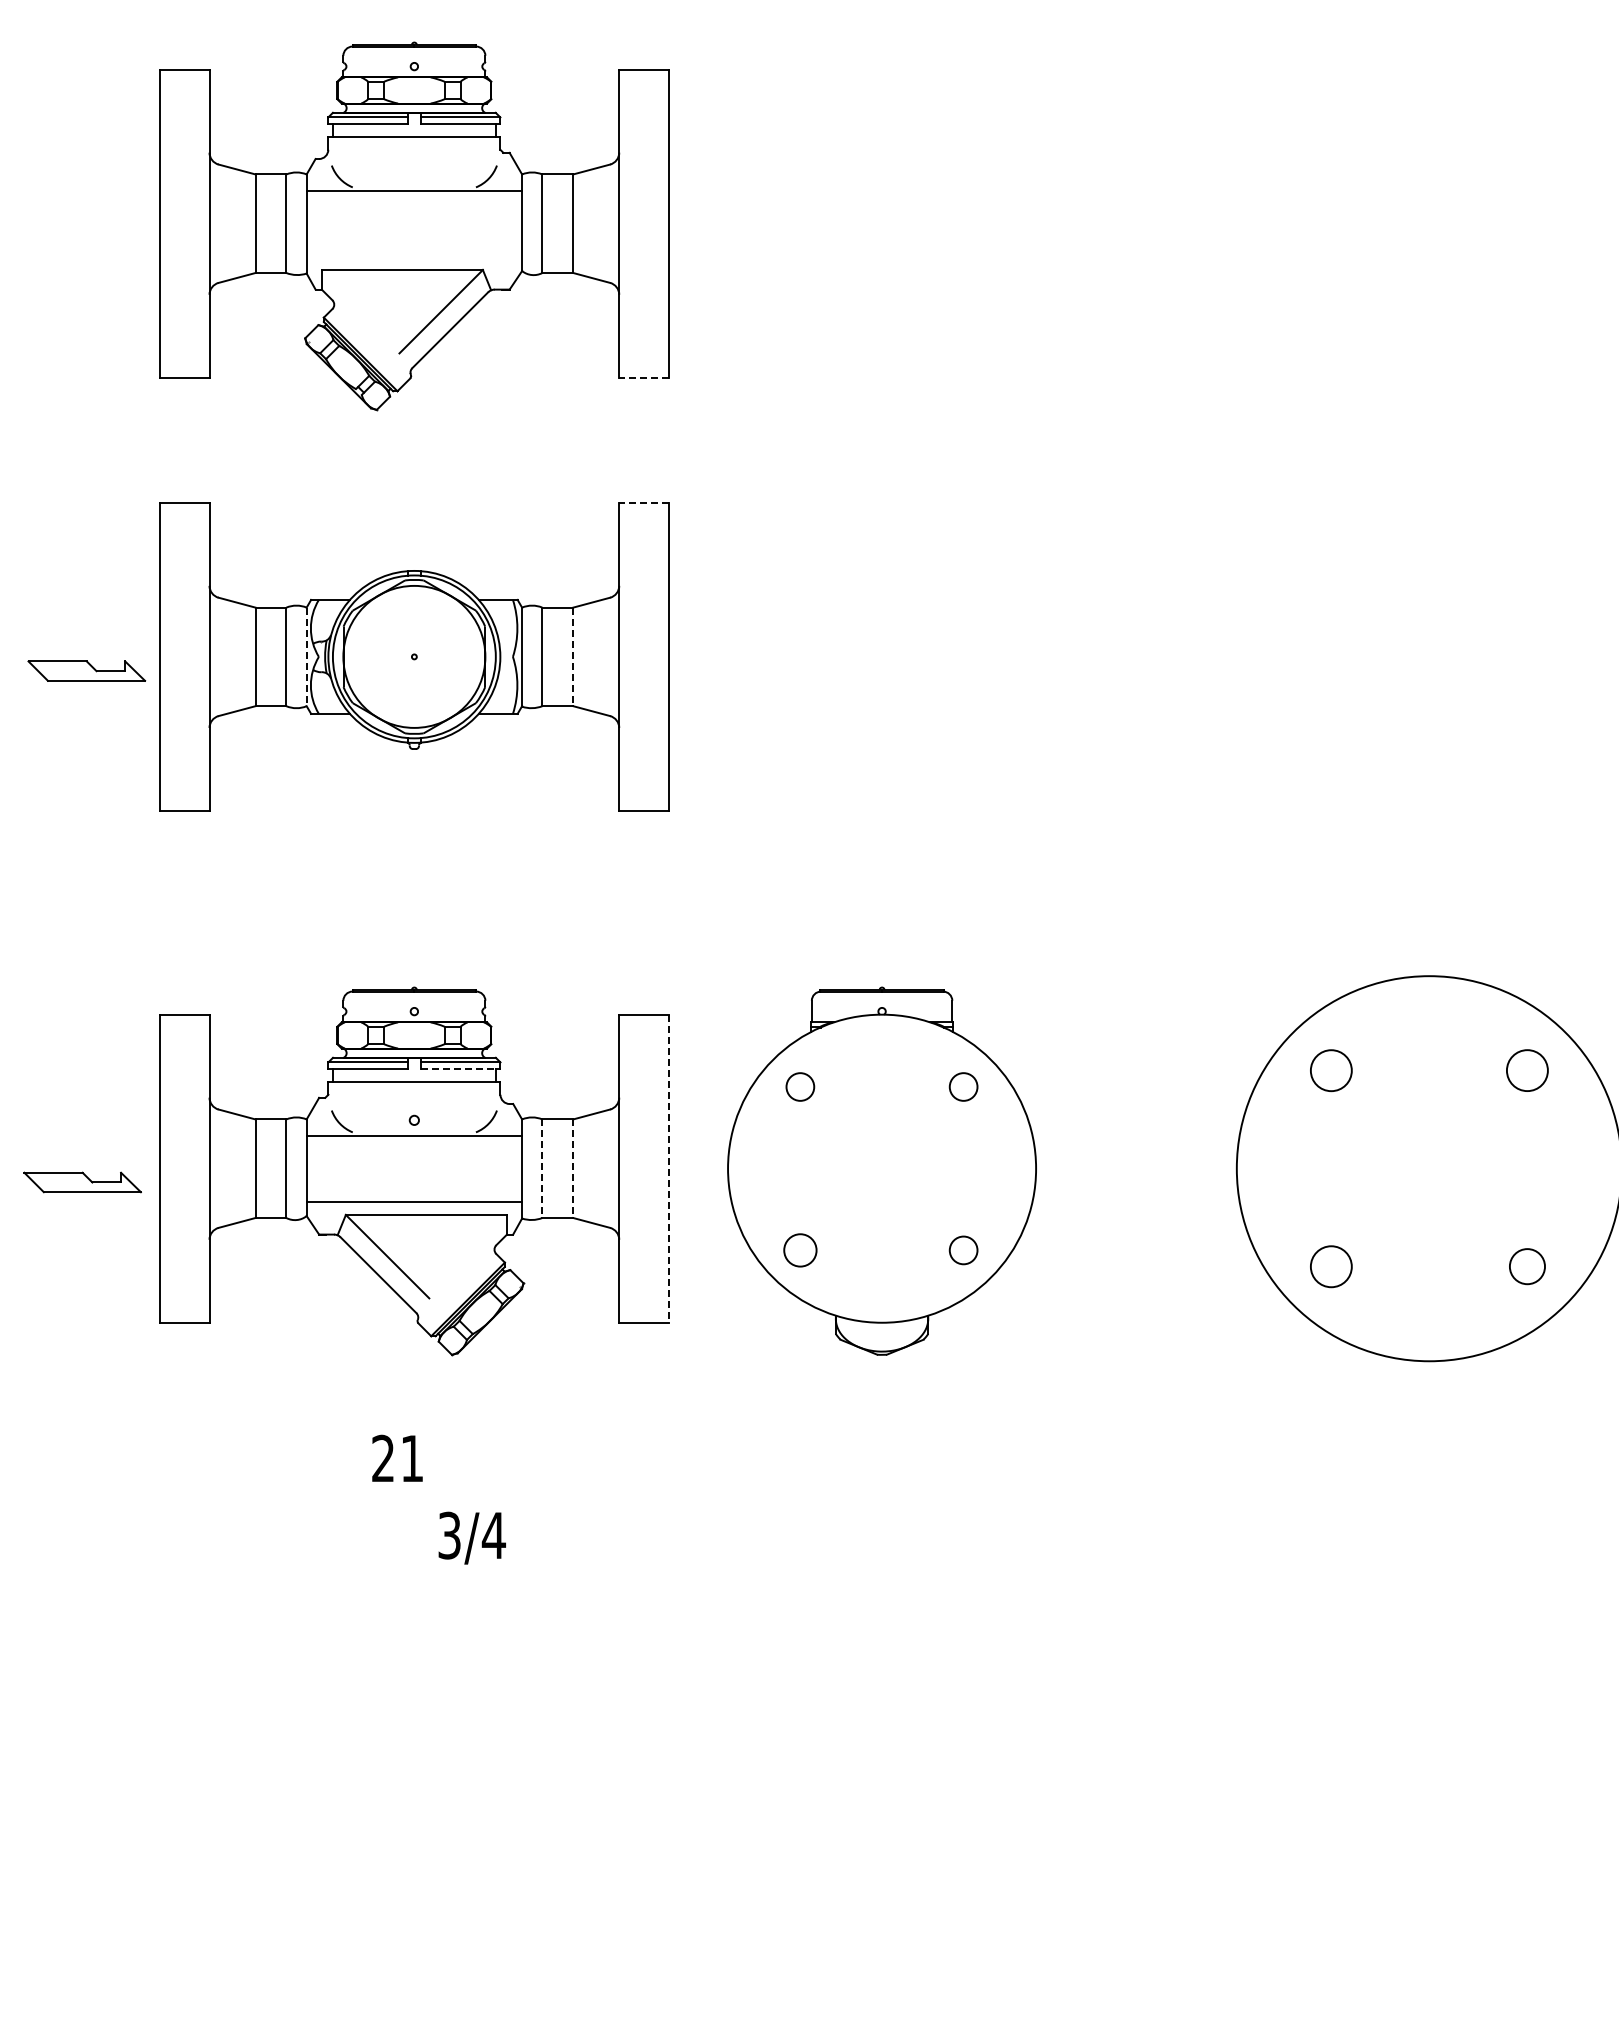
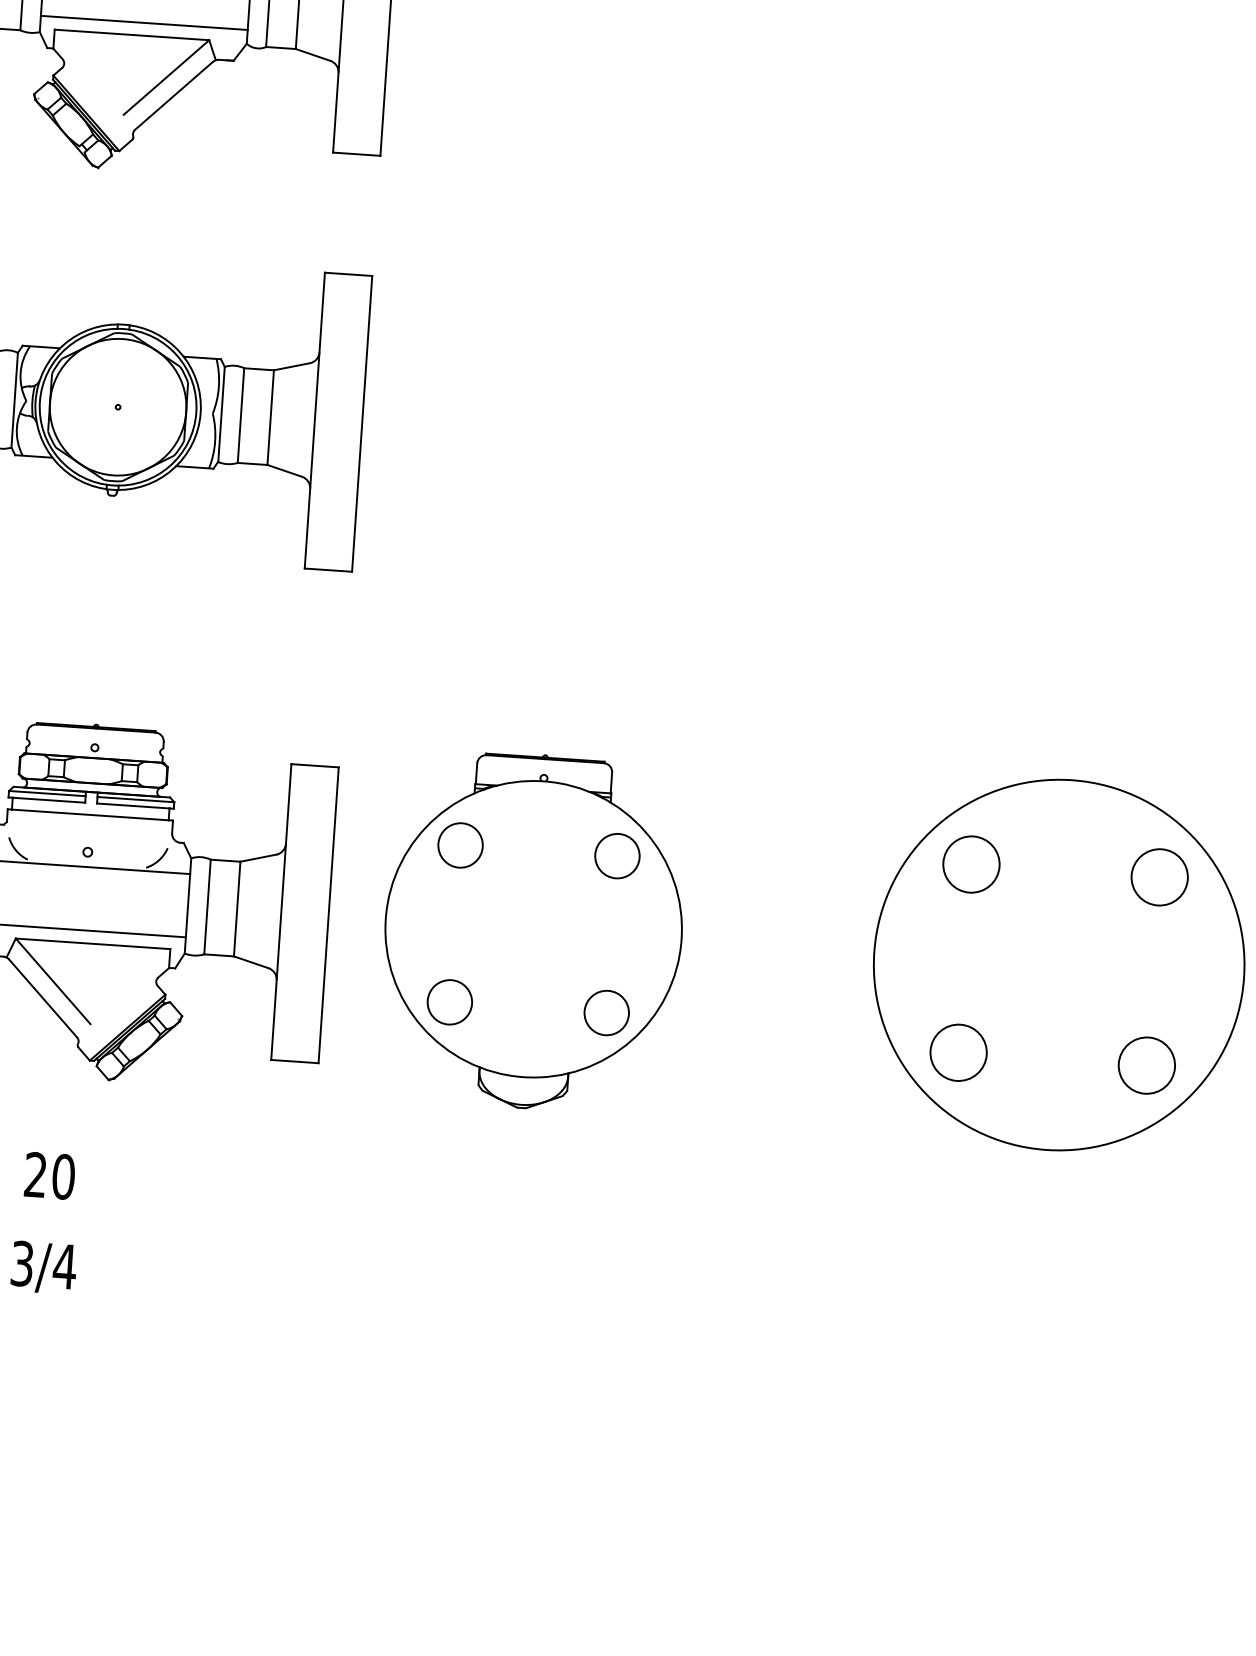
line: (414, 256) -> (144, 22), added
line: (643, 377) -> (356, 153), dashed -> solid
line: (643, 502) -> (348, 273), dashed -> solid
line: (306, 657) -> (14, 400), dashed -> solid
line: (573, 657) -> (270, 418), dashed -> solid
line: (458, 1069) -> (133, 806), dashed -> solid
circle: (1331, 1070) -> (971, 864), size x1.43
circle: (1527, 1070) -> (1159, 877), size x1.43
circle: (800, 1086) -> (460, 844), size x1.67
circle: (963, 1086) -> (617, 855), size x1.67
line: (542, 1169) -> (207, 907), dashed -> solid
line: (573, 1169) -> (237, 909), dashed -> solid
line: (668, 1169) -> (328, 916), dashed -> solid
circle: (800, 1250) -> (450, 1002), size x1.43
circle: (963, 1250) -> (606, 1013), size x1.67
circle: (1331, 1266) -> (958, 1052), size x1.43
circle: (1527, 1266) -> (1147, 1065), size x1.67
text: (412, 1458) -> (63, 1176), 21 -> 20
text: (471, 1537) -> (43, 1267), moved

